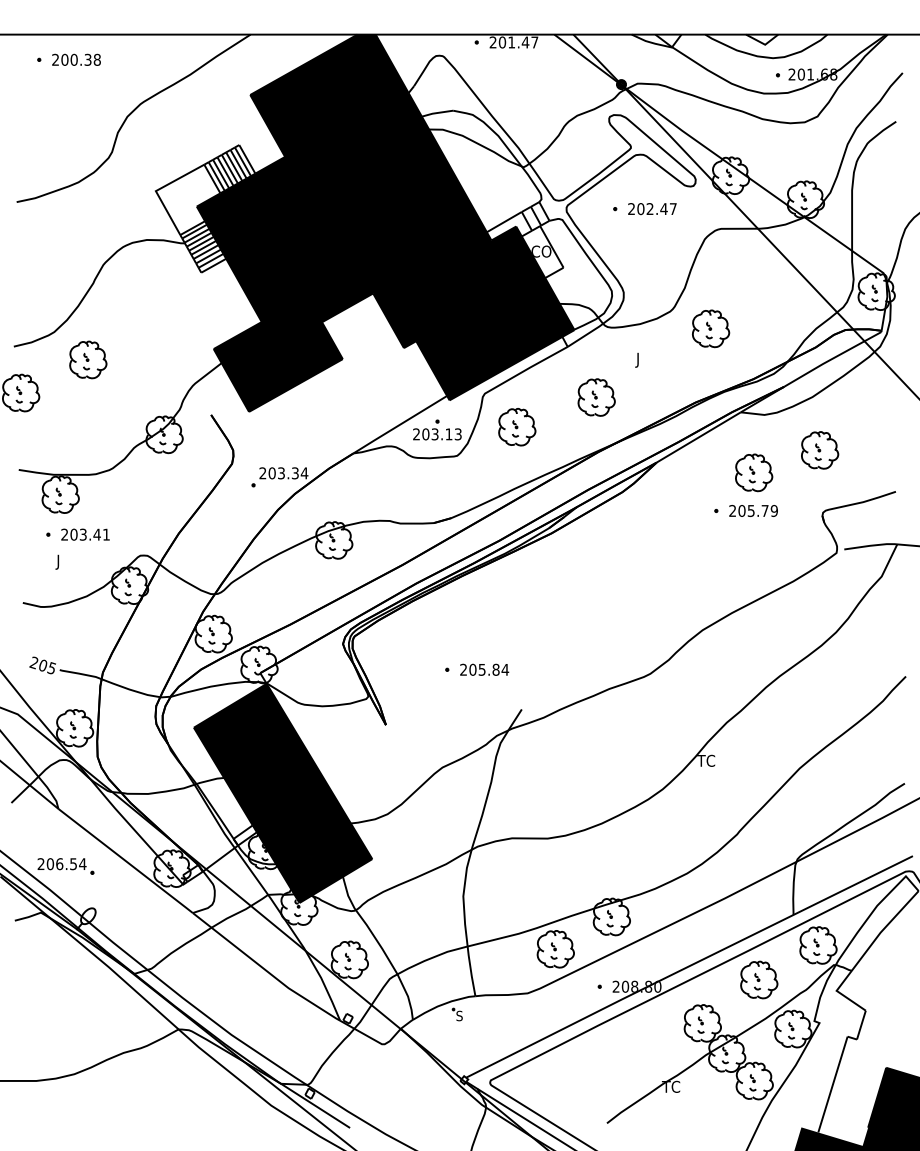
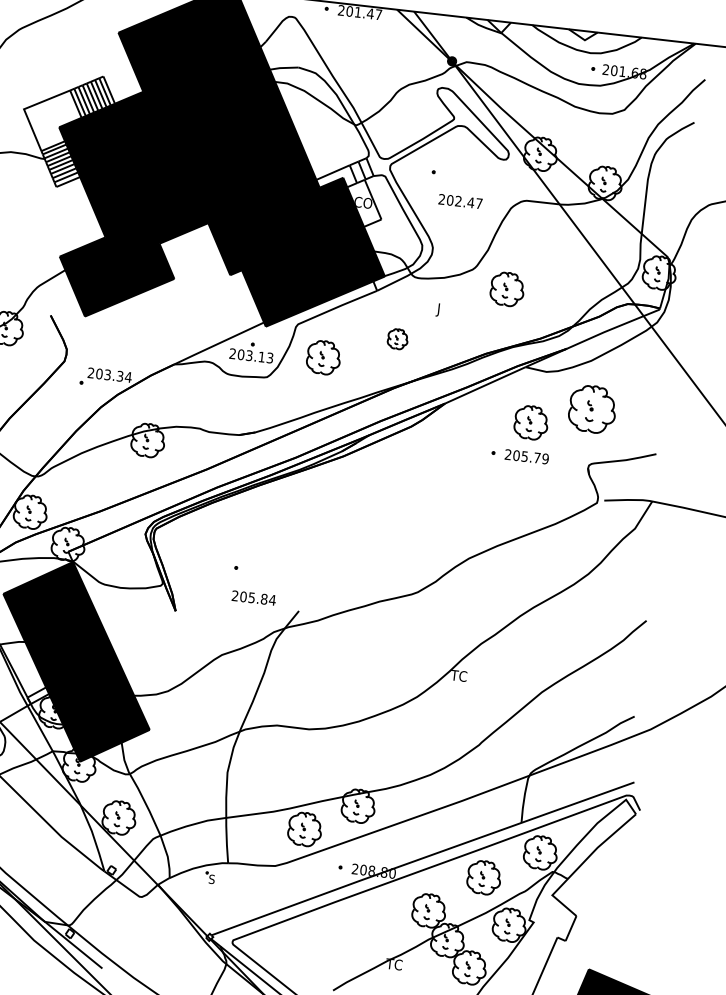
text: (652, 209) -> (460, 201), moved
part: (596, 397) -> (397, 339), size x0.6
part: (820, 450) -> (593, 409), size x1.4
text: (484, 669) -> (253, 597), moved

